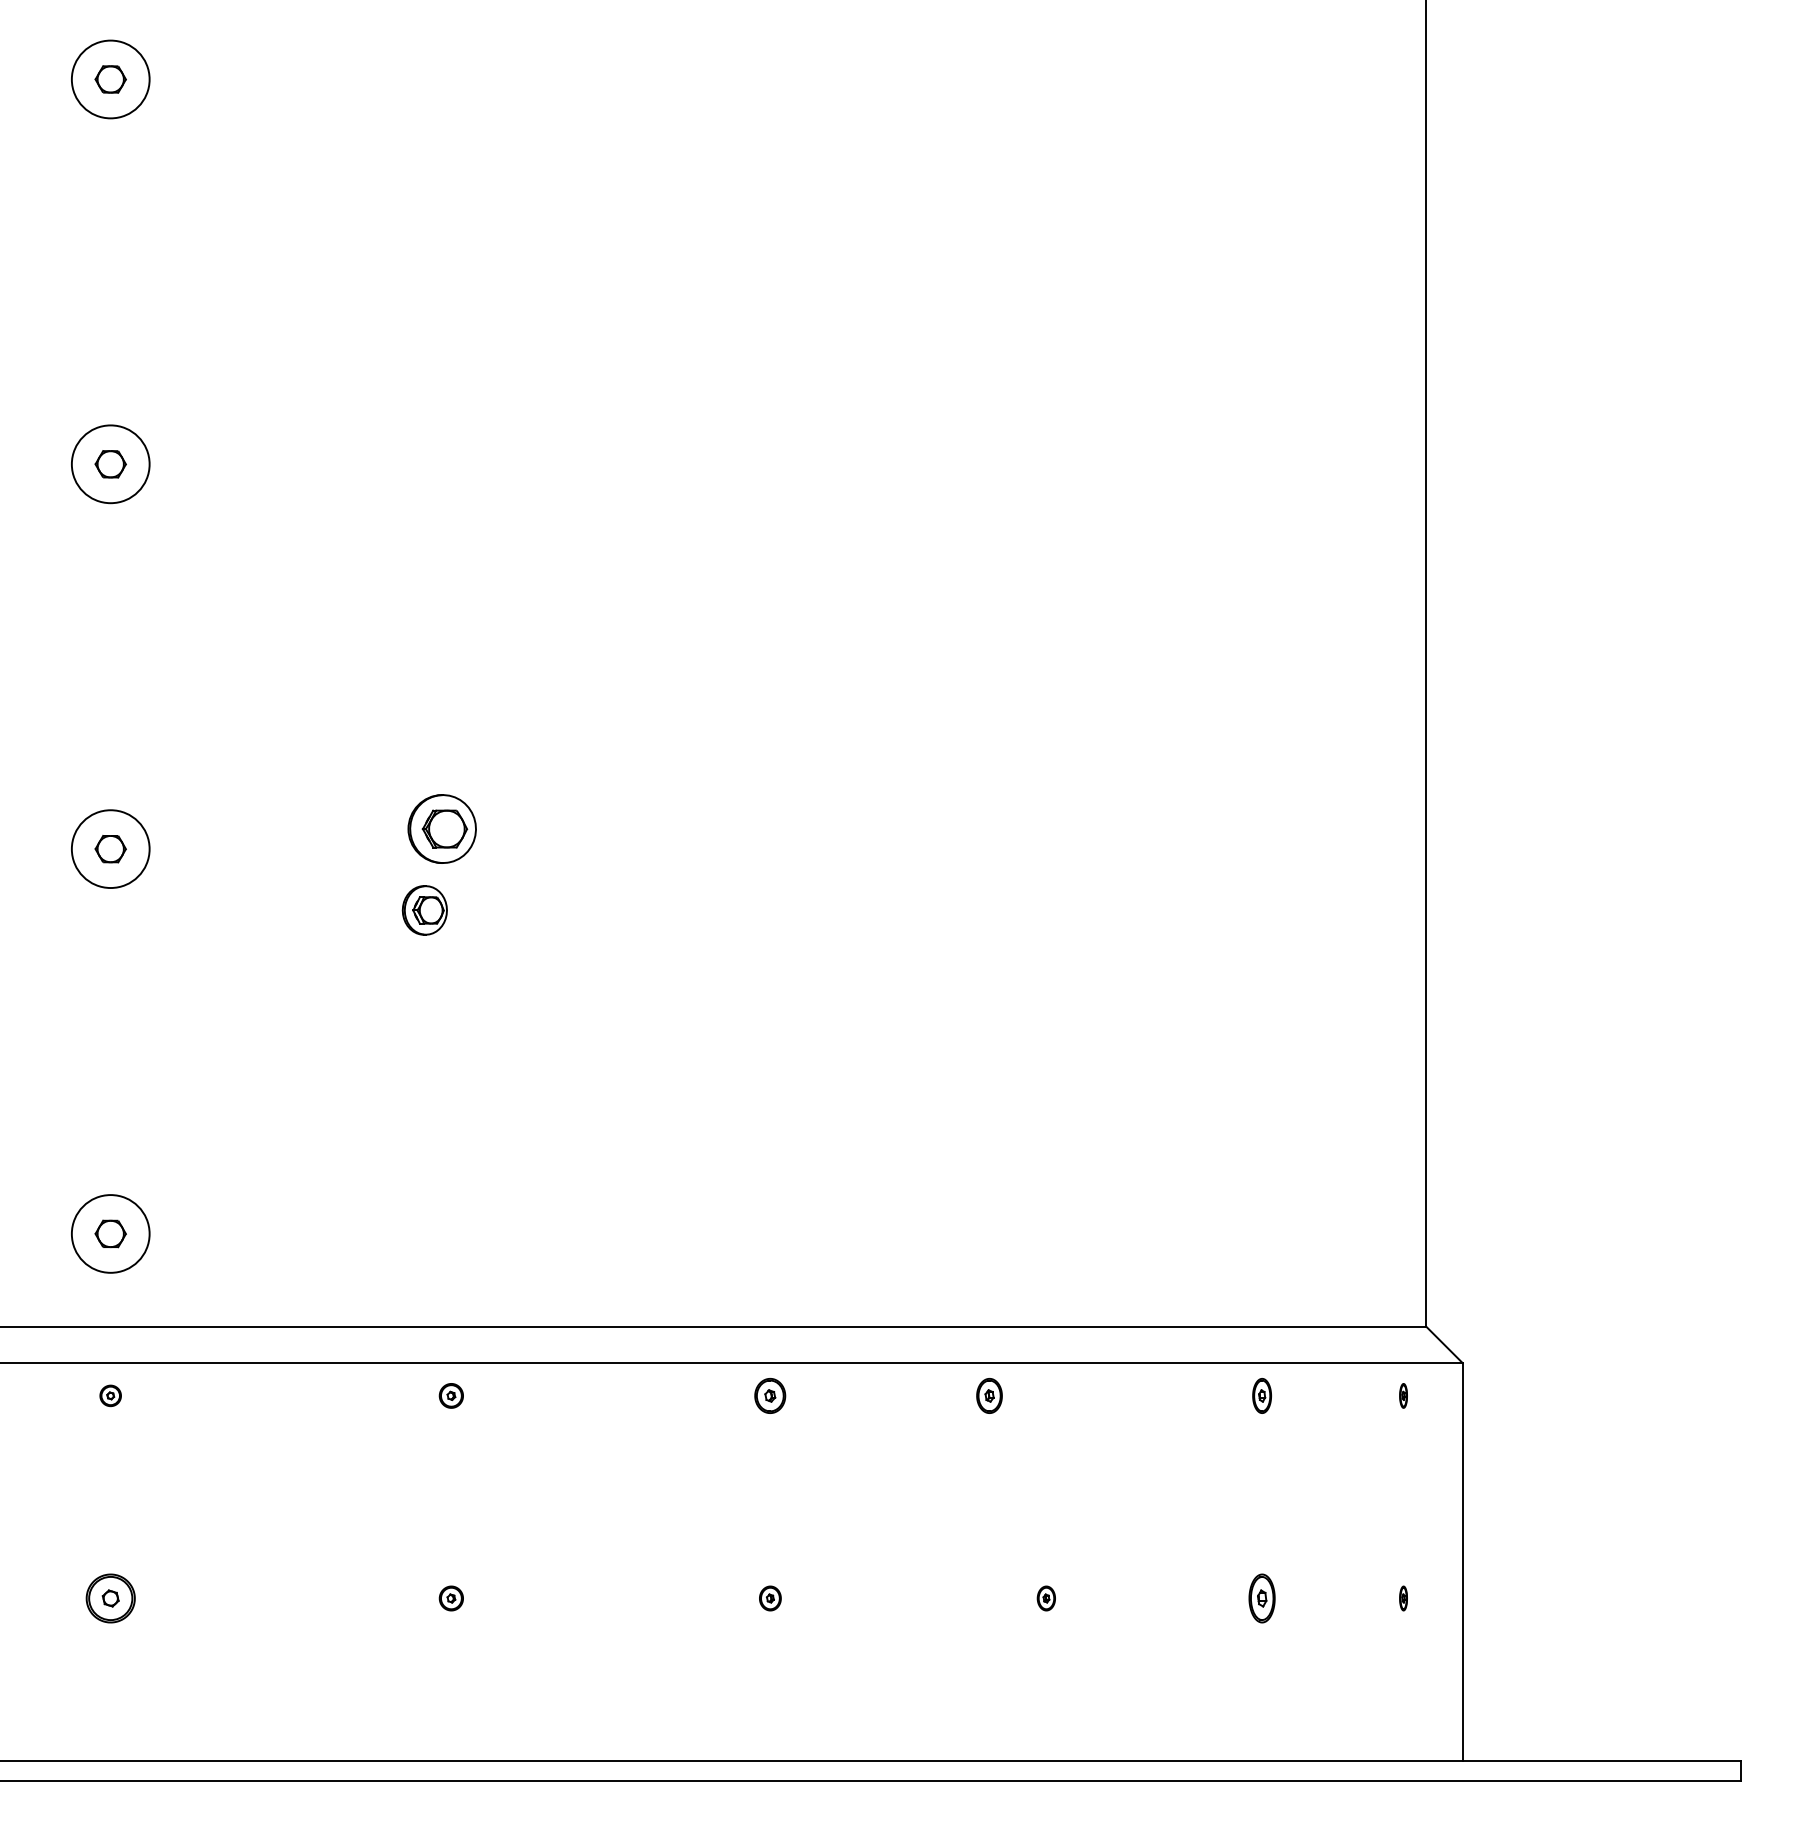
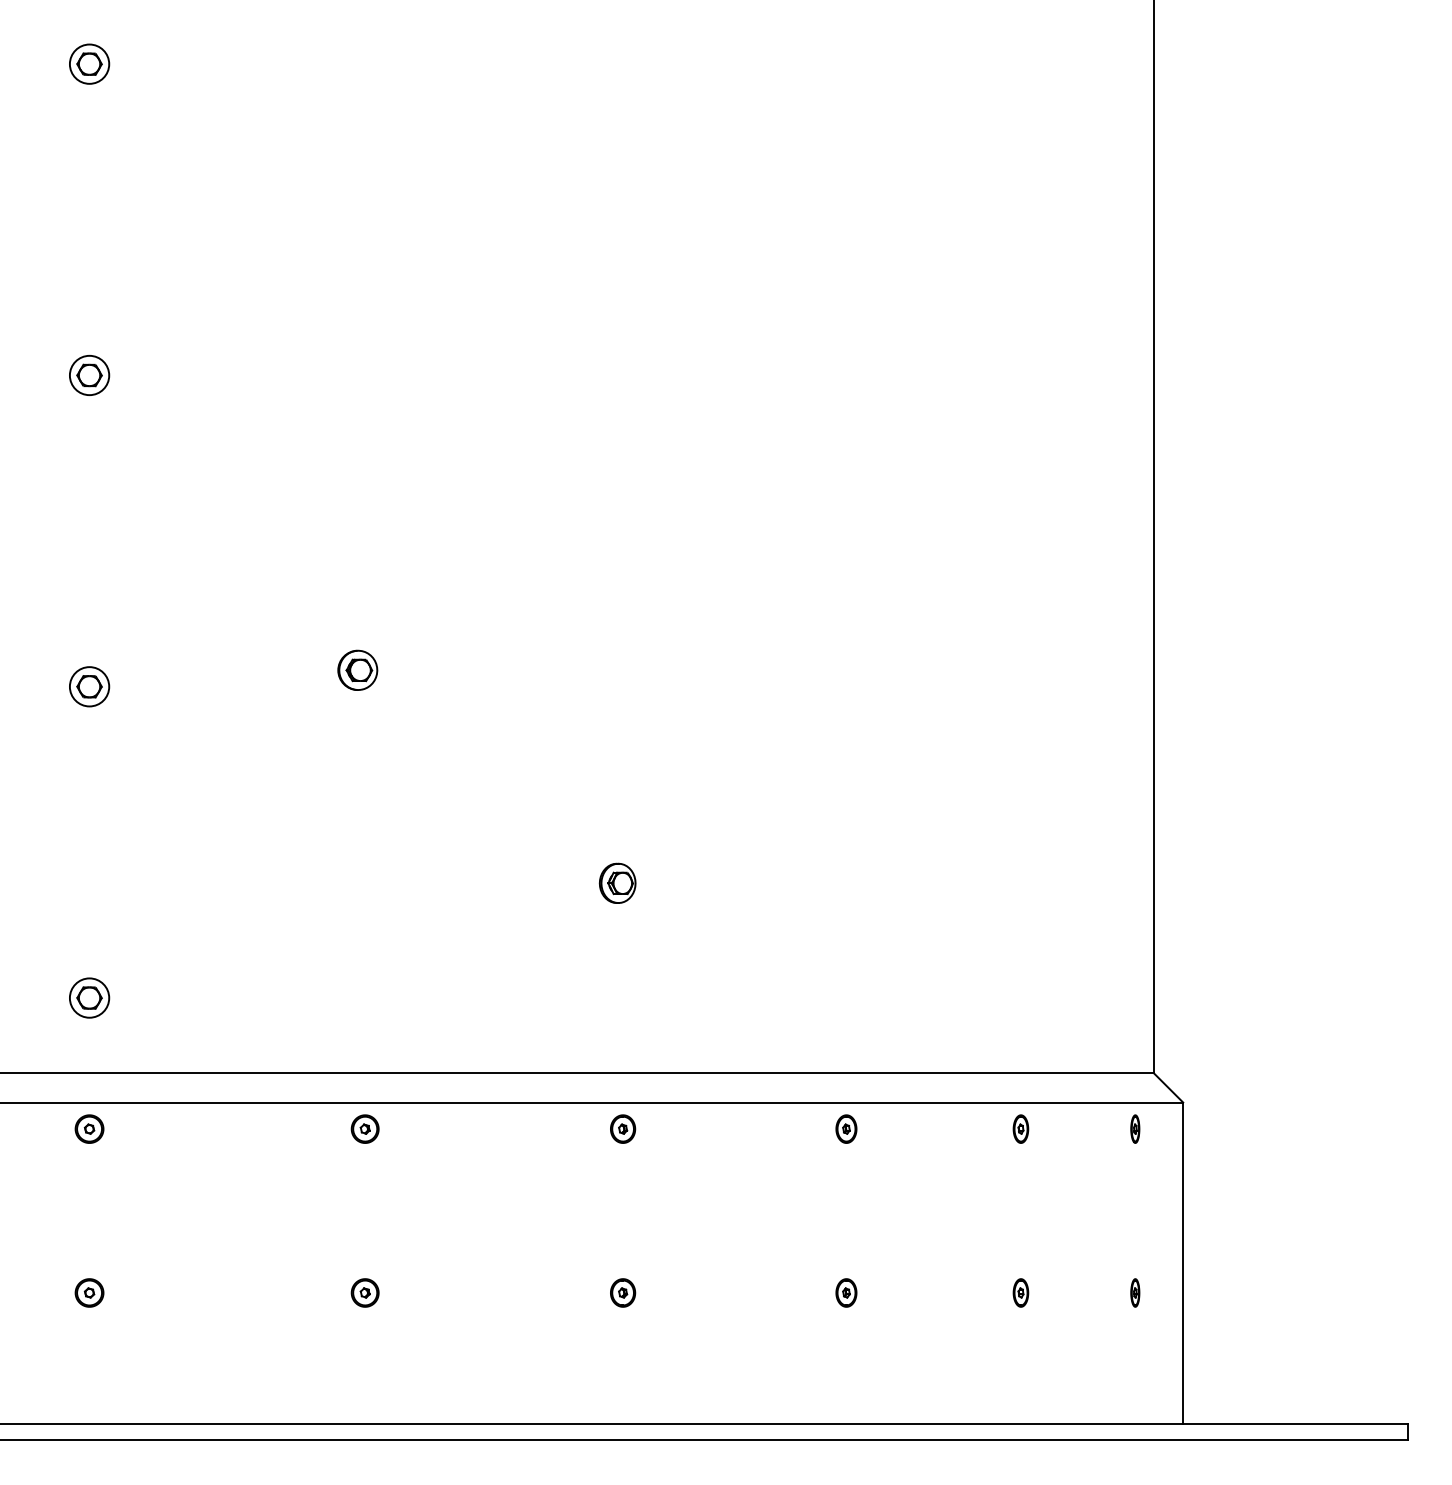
circle: (110, 78) -> (89, 63), size x0.62
circle: (110, 464) -> (89, 375), size x0.62
part: (441, 827) -> (357, 669), size x0.71
circle: (110, 848) -> (89, 686), size x0.62
part: (424, 909) -> (617, 882), moved
circle: (110, 1233) -> (89, 997), size x0.62
part: (110, 1395) -> (89, 1128), size x1.67
part: (450, 1395) -> (364, 1128), size x1.43
part: (989, 1395) -> (846, 1128), moved
part: (1403, 1395) -> (1135, 1128), size x1.43
part: (110, 1597) -> (89, 1292), size x0.71
part: (450, 1597) -> (364, 1292), size x1.43
part: (770, 1597) -> (623, 1292), size x1.43
part: (1046, 1597) -> (846, 1292), size x1.43
part: (1261, 1597) -> (1020, 1292), size x0.71
part: (1403, 1597) -> (1135, 1292), size x1.43

